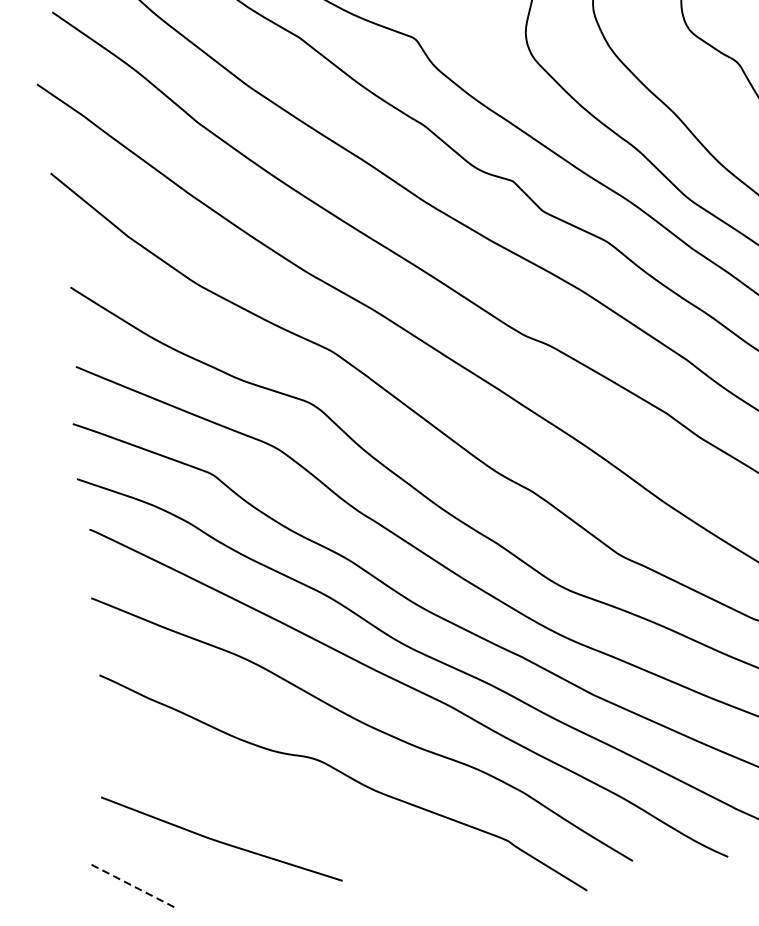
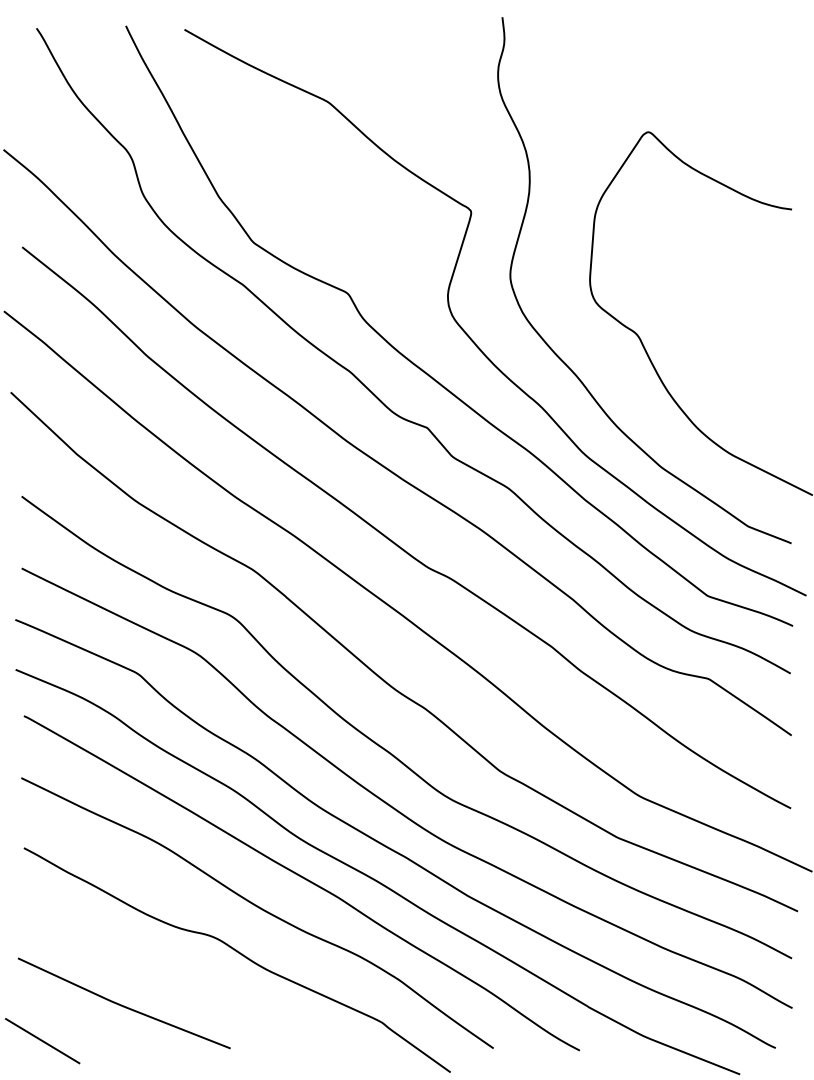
line: (134, 887) -> (42, 1041), dashed -> solid

